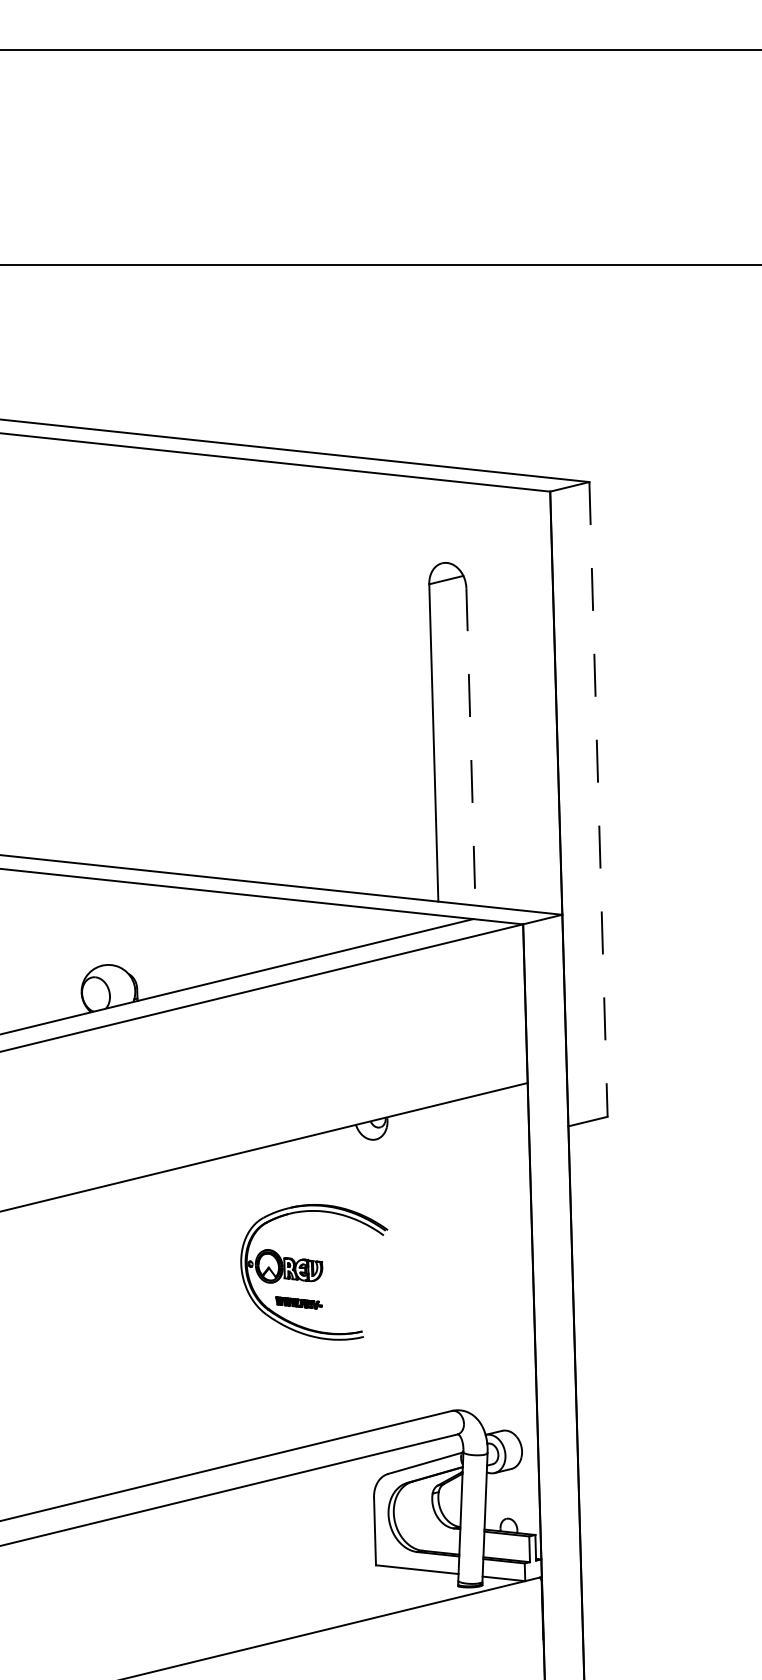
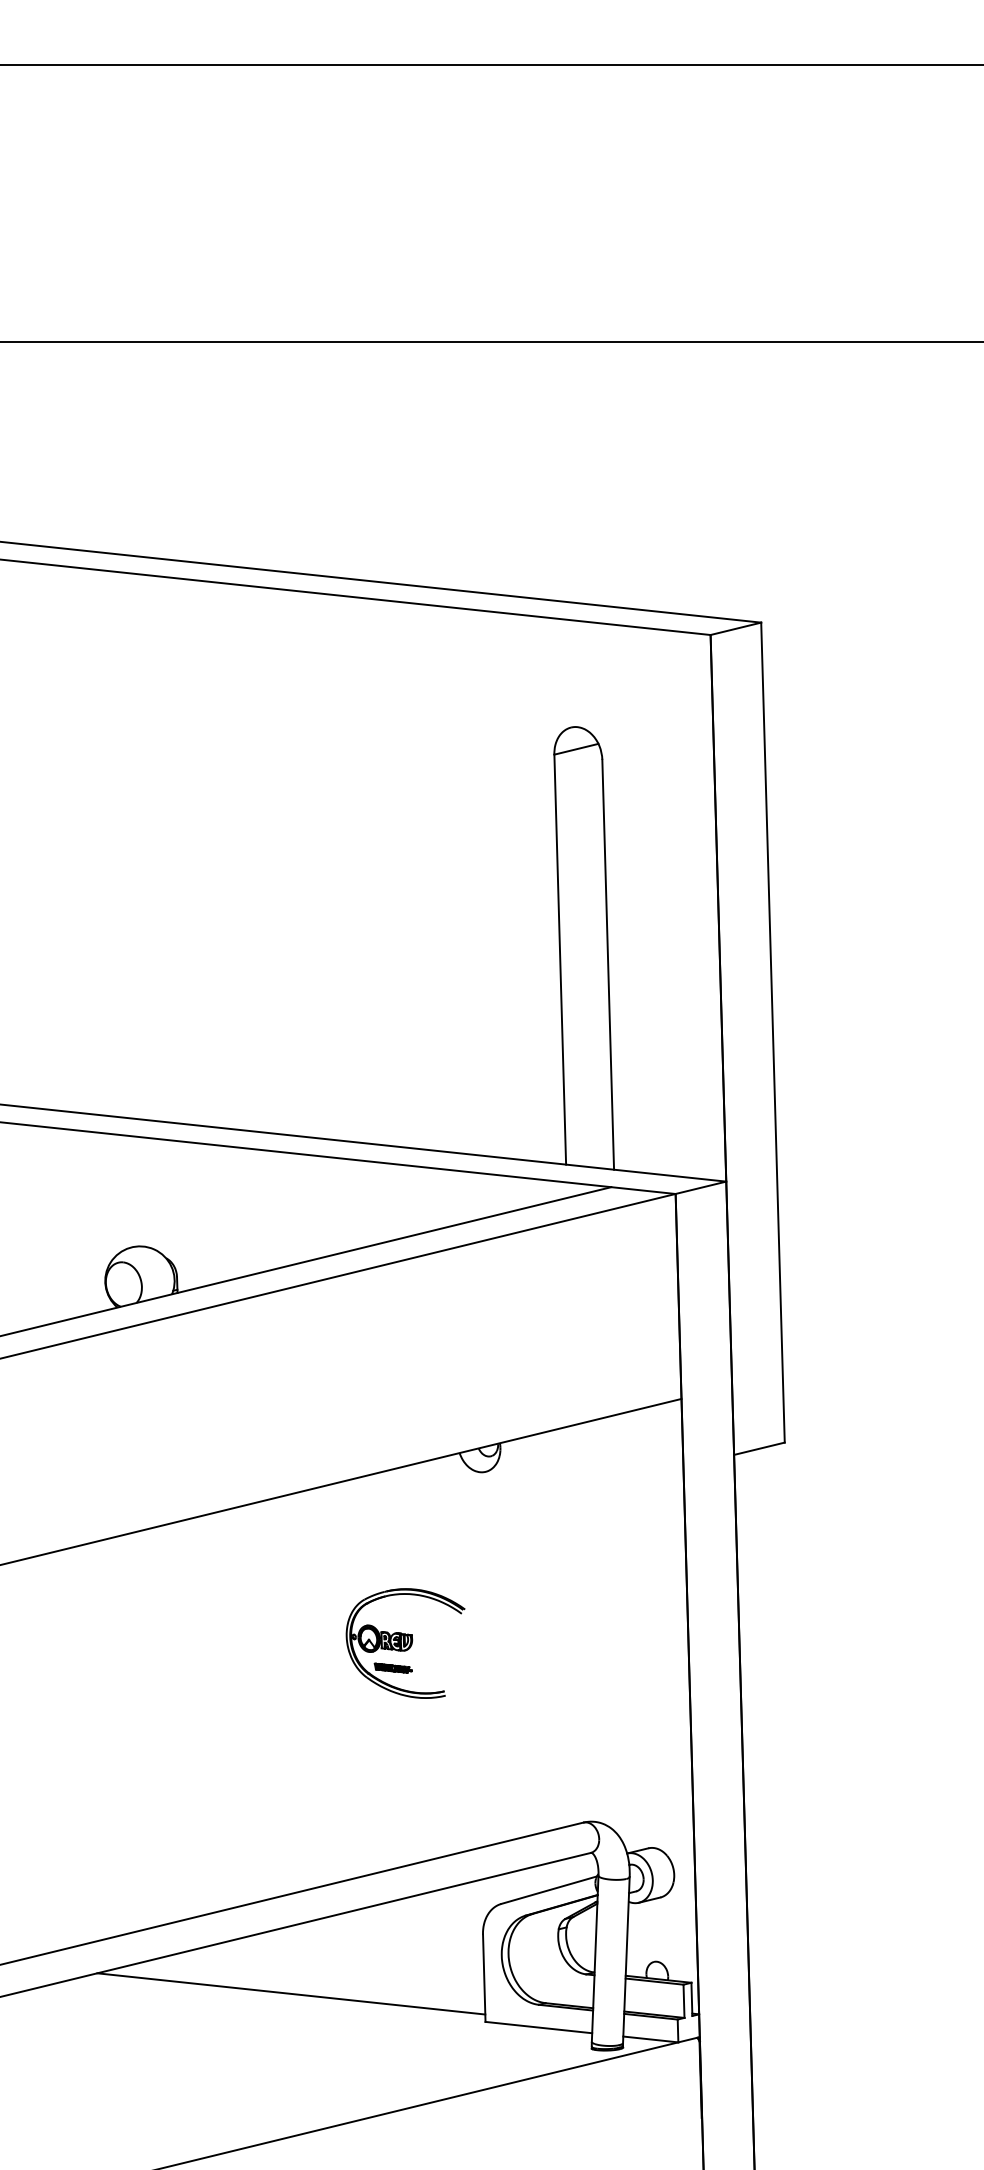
line: (470, 746) -> (607, 964), dashed -> solid
line: (598, 799) -> (772, 1032), dashed -> solid
part: (313, 1272) -> (404, 1643), size x0.62
line: (225, 1543) -> (291, 1993), added

